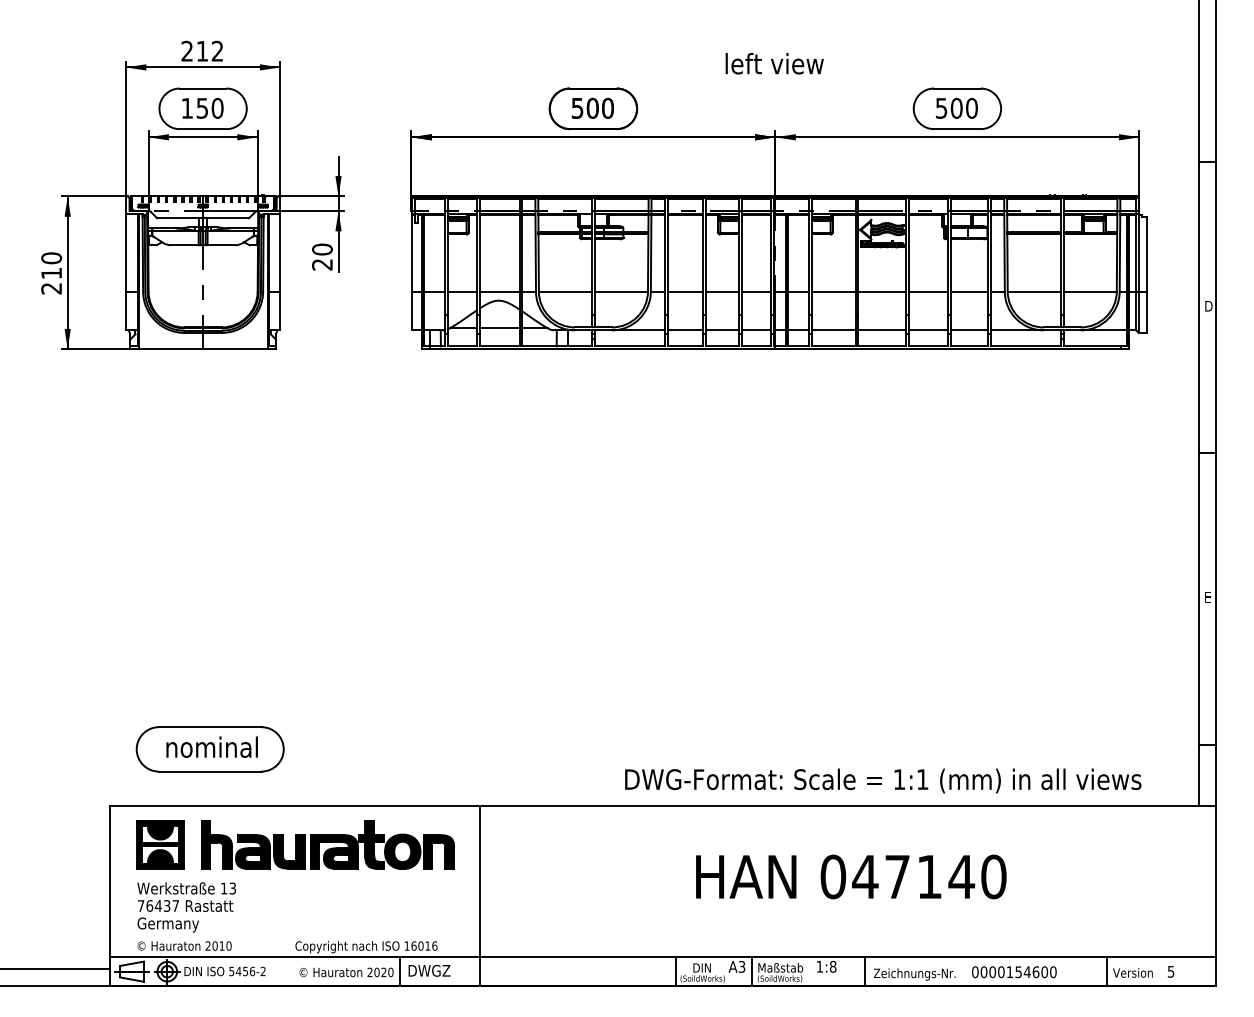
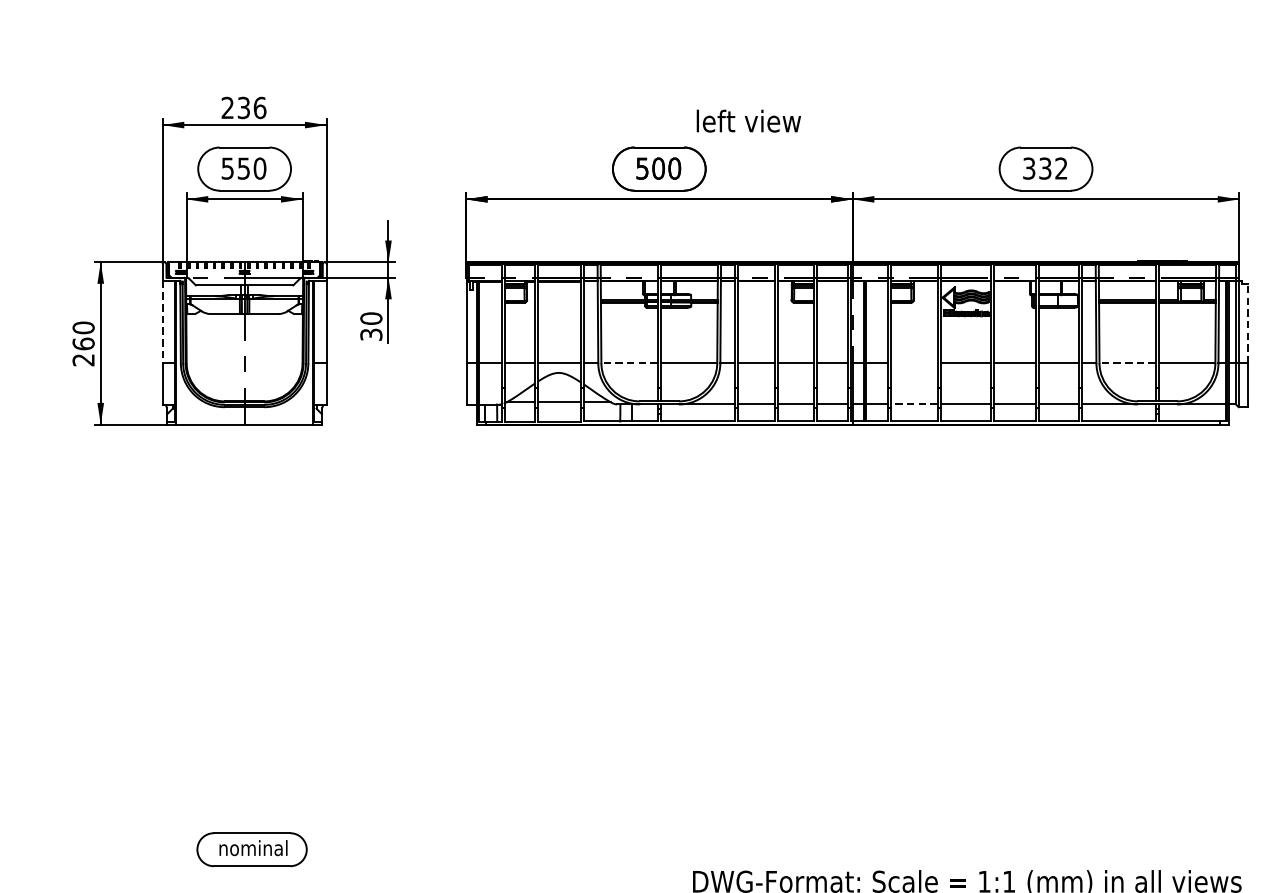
text: (209, 50) -> (251, 107), 212 -> 236
text: (774, 63) -> (748, 120), moved
text: (956, 107) -> (1045, 167), 500 -> 332
text: (186, 108) -> (226, 168), 150 -> 550
line: (125, 252) -> (162, 321), solid -> dashed
line: (1147, 253) -> (1248, 322), solid -> dashed
text: (322, 264) -> (371, 334), 20 -> 30
text: (51, 273) -> (83, 344), 210 -> 260
line: (565, 291) -> (629, 363), solid -> dashed
line: (833, 291) -> (914, 363), removed
line: (1034, 291) -> (1127, 363), solid -> dashed
line: (833, 330) -> (914, 404), solid -> dashed
part: (209, 749) -> (251, 849), size x0.7

